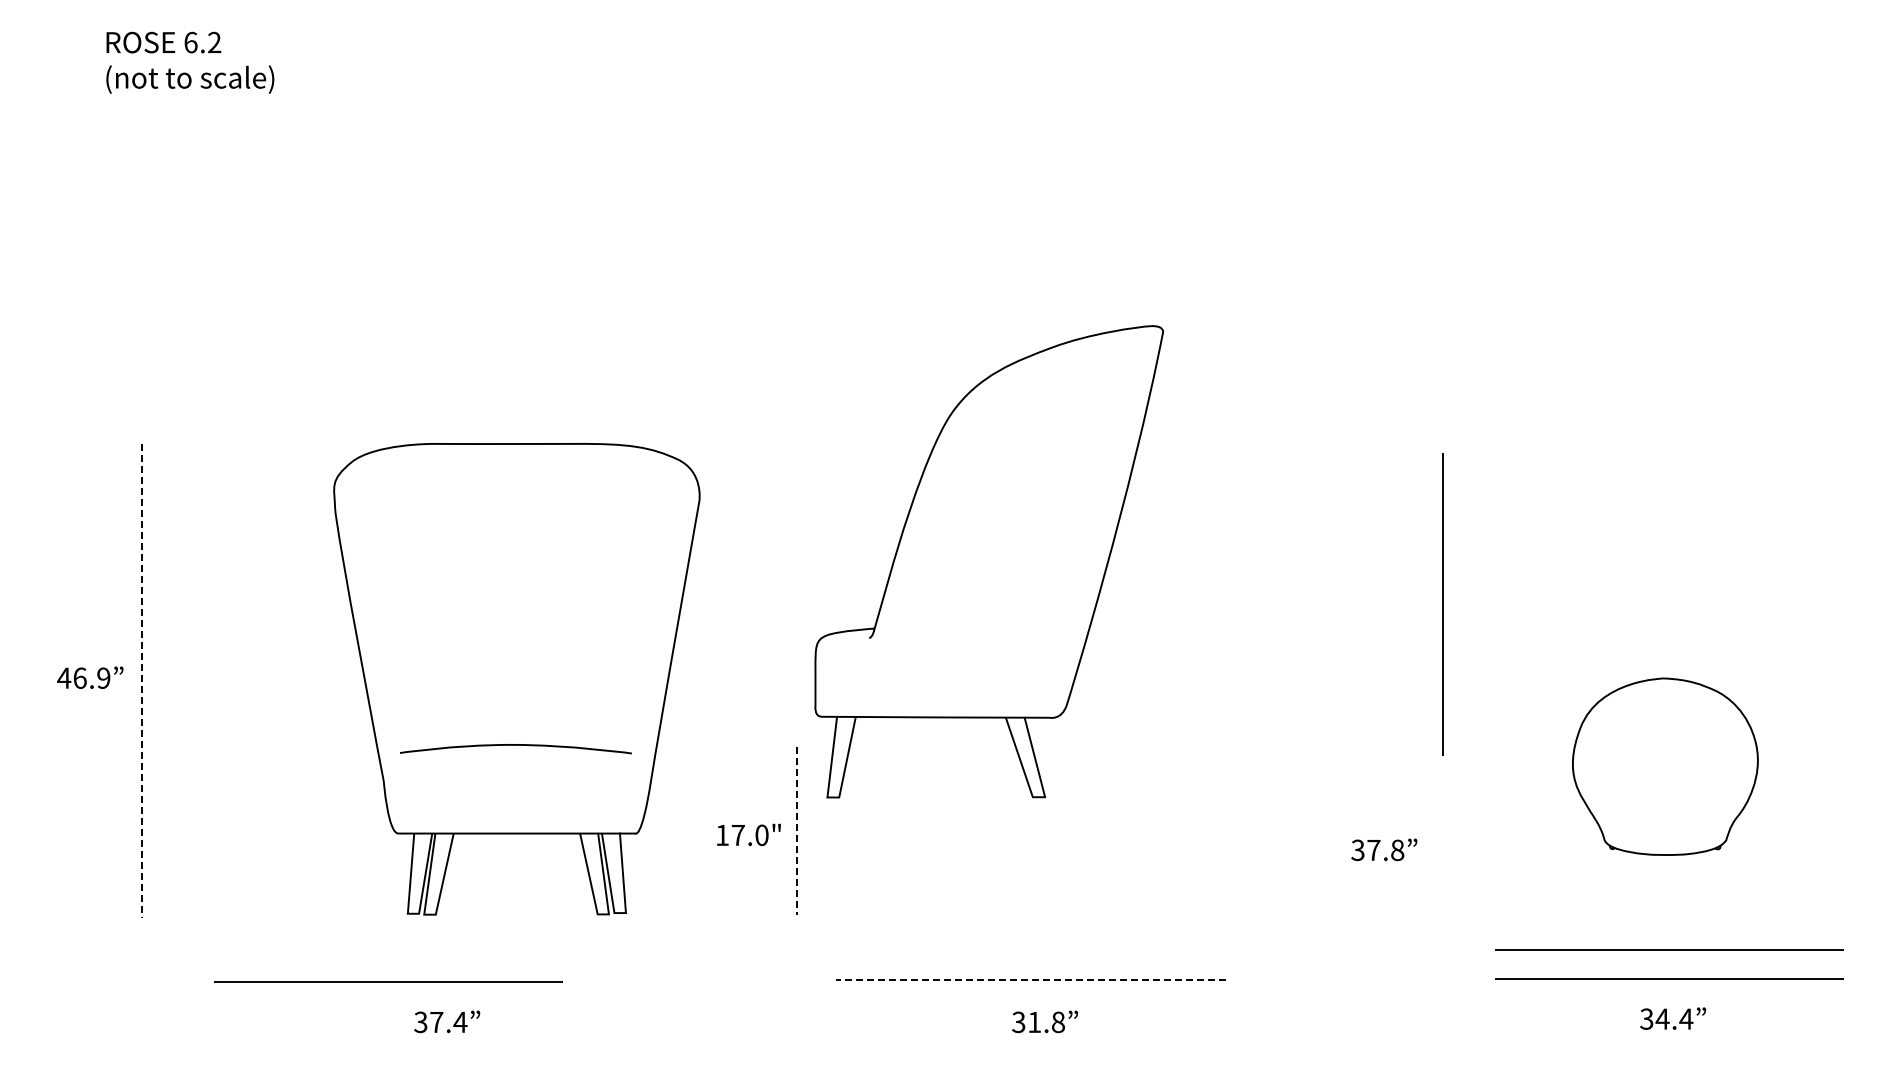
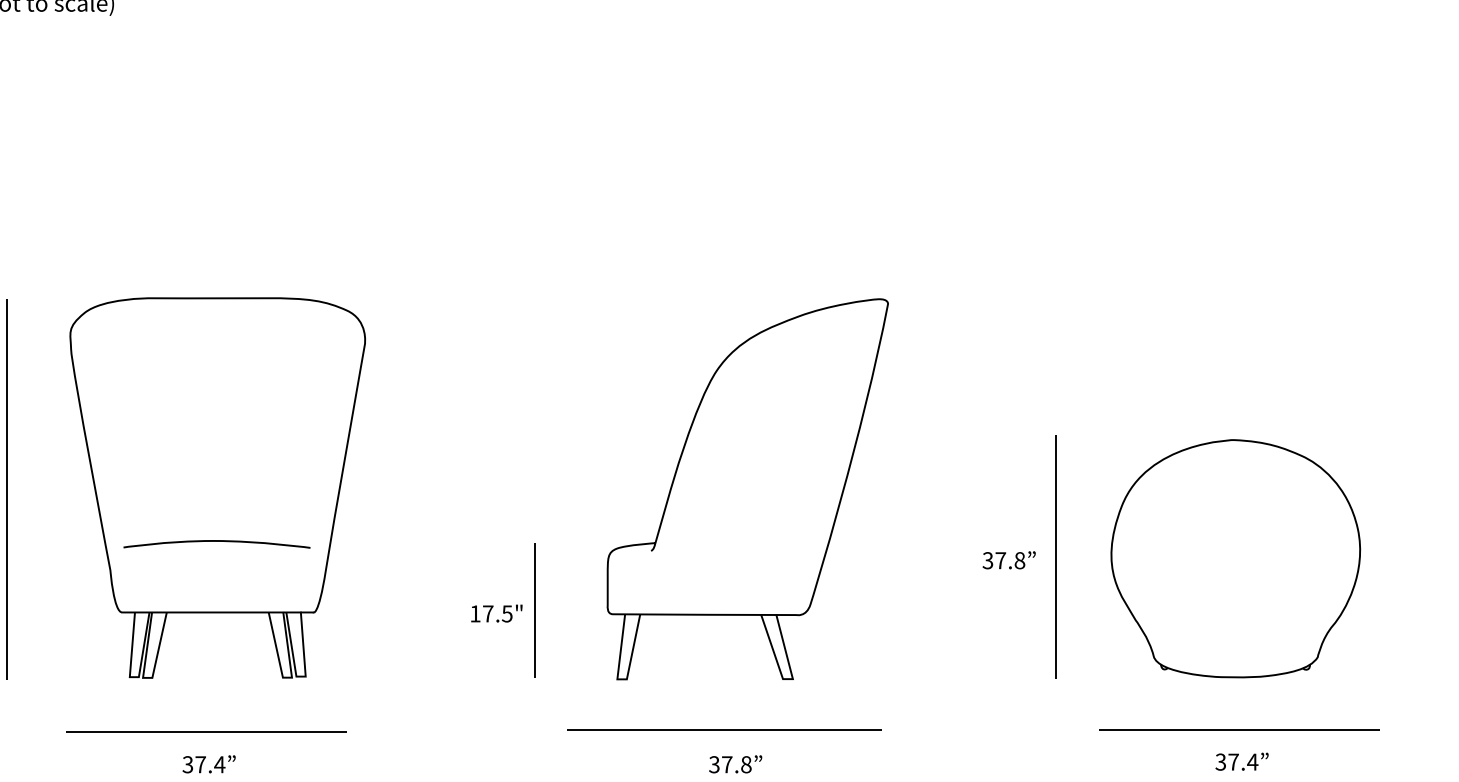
part: (988, 561) -> (747, 489), moved
line: (1442, 604) -> (1056, 556), moved
part: (516, 679) -> (217, 488), moved
line: (142, 681) -> (7, 489), dashed -> solid
part: (1665, 766) -> (1235, 558), size x1.67
line: (796, 830) -> (535, 610), dashed -> solid
text: (761, 834) -> (506, 613), 17.0" -> 17.5"
text: (1384, 849) -> (1009, 560), moved
line: (1669, 949) -> (1239, 705), removed
line: (1030, 979) -> (723, 730), dashed -> solid
text: (1662, 1018) -> (1233, 761), 34.4 -> 37.4
text: (447, 1021) -> (209, 764), moved
text: (1034, 1022) -> (727, 764), 31.8 -> 37.8

